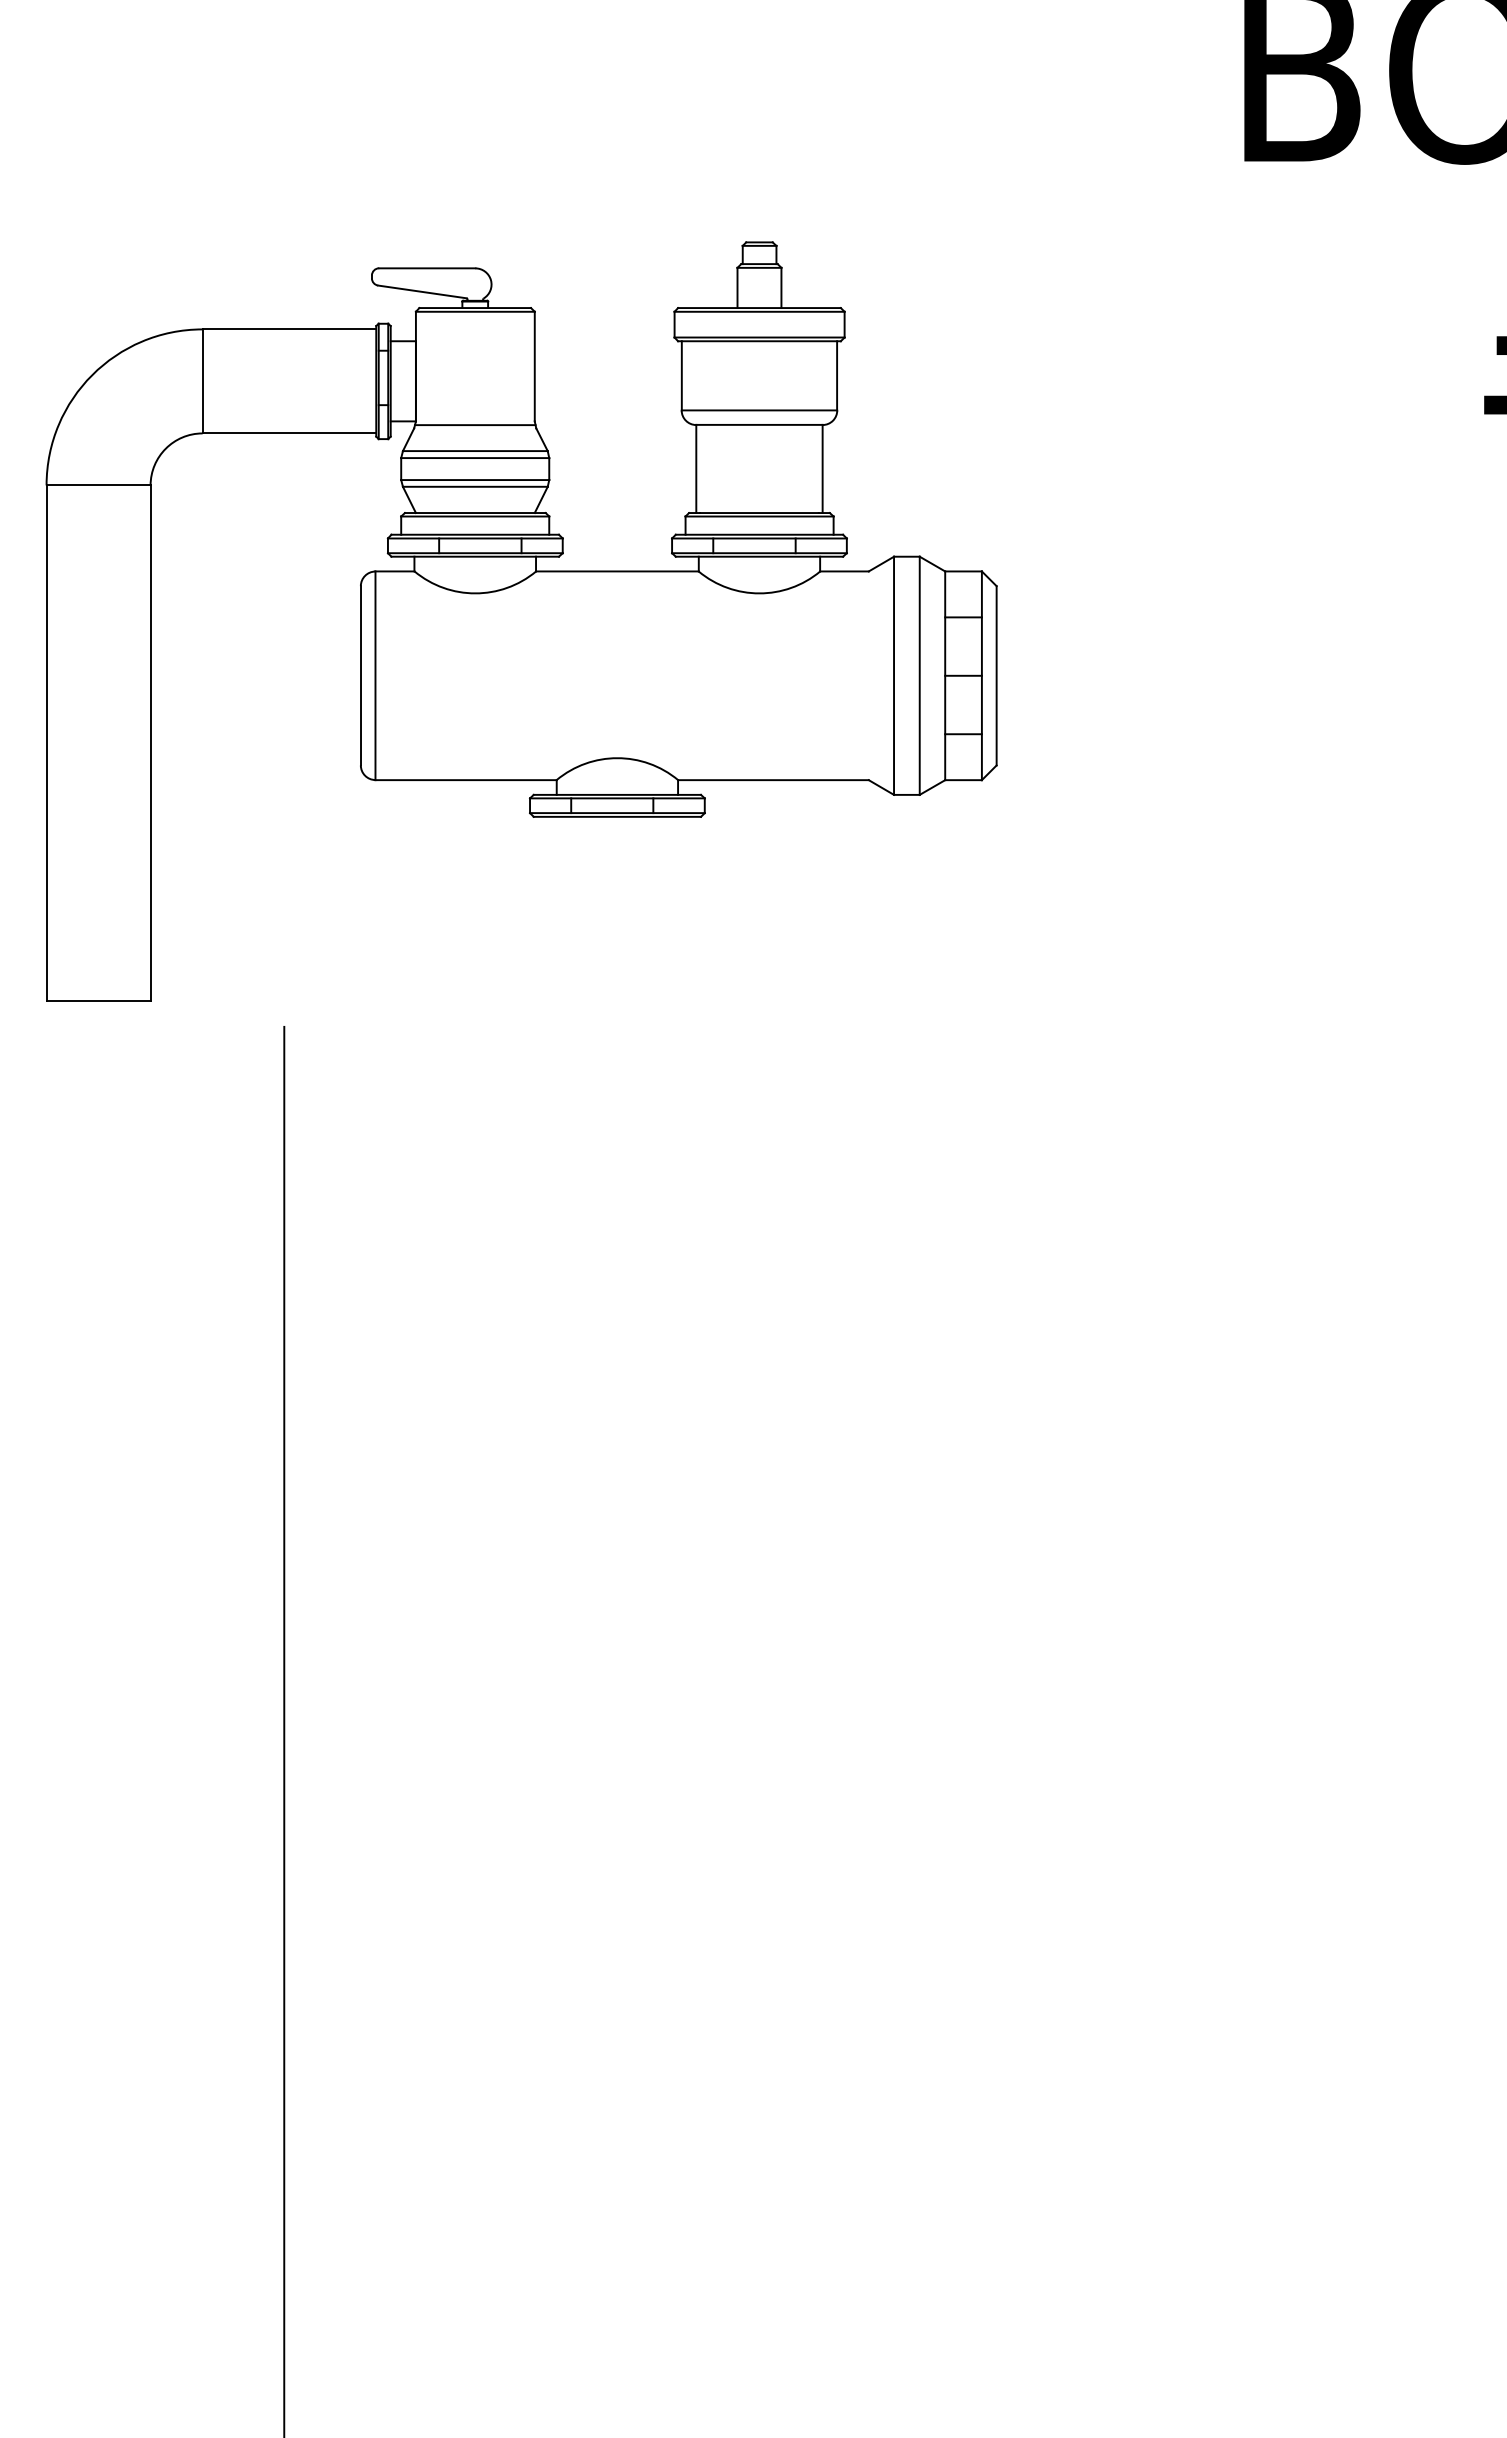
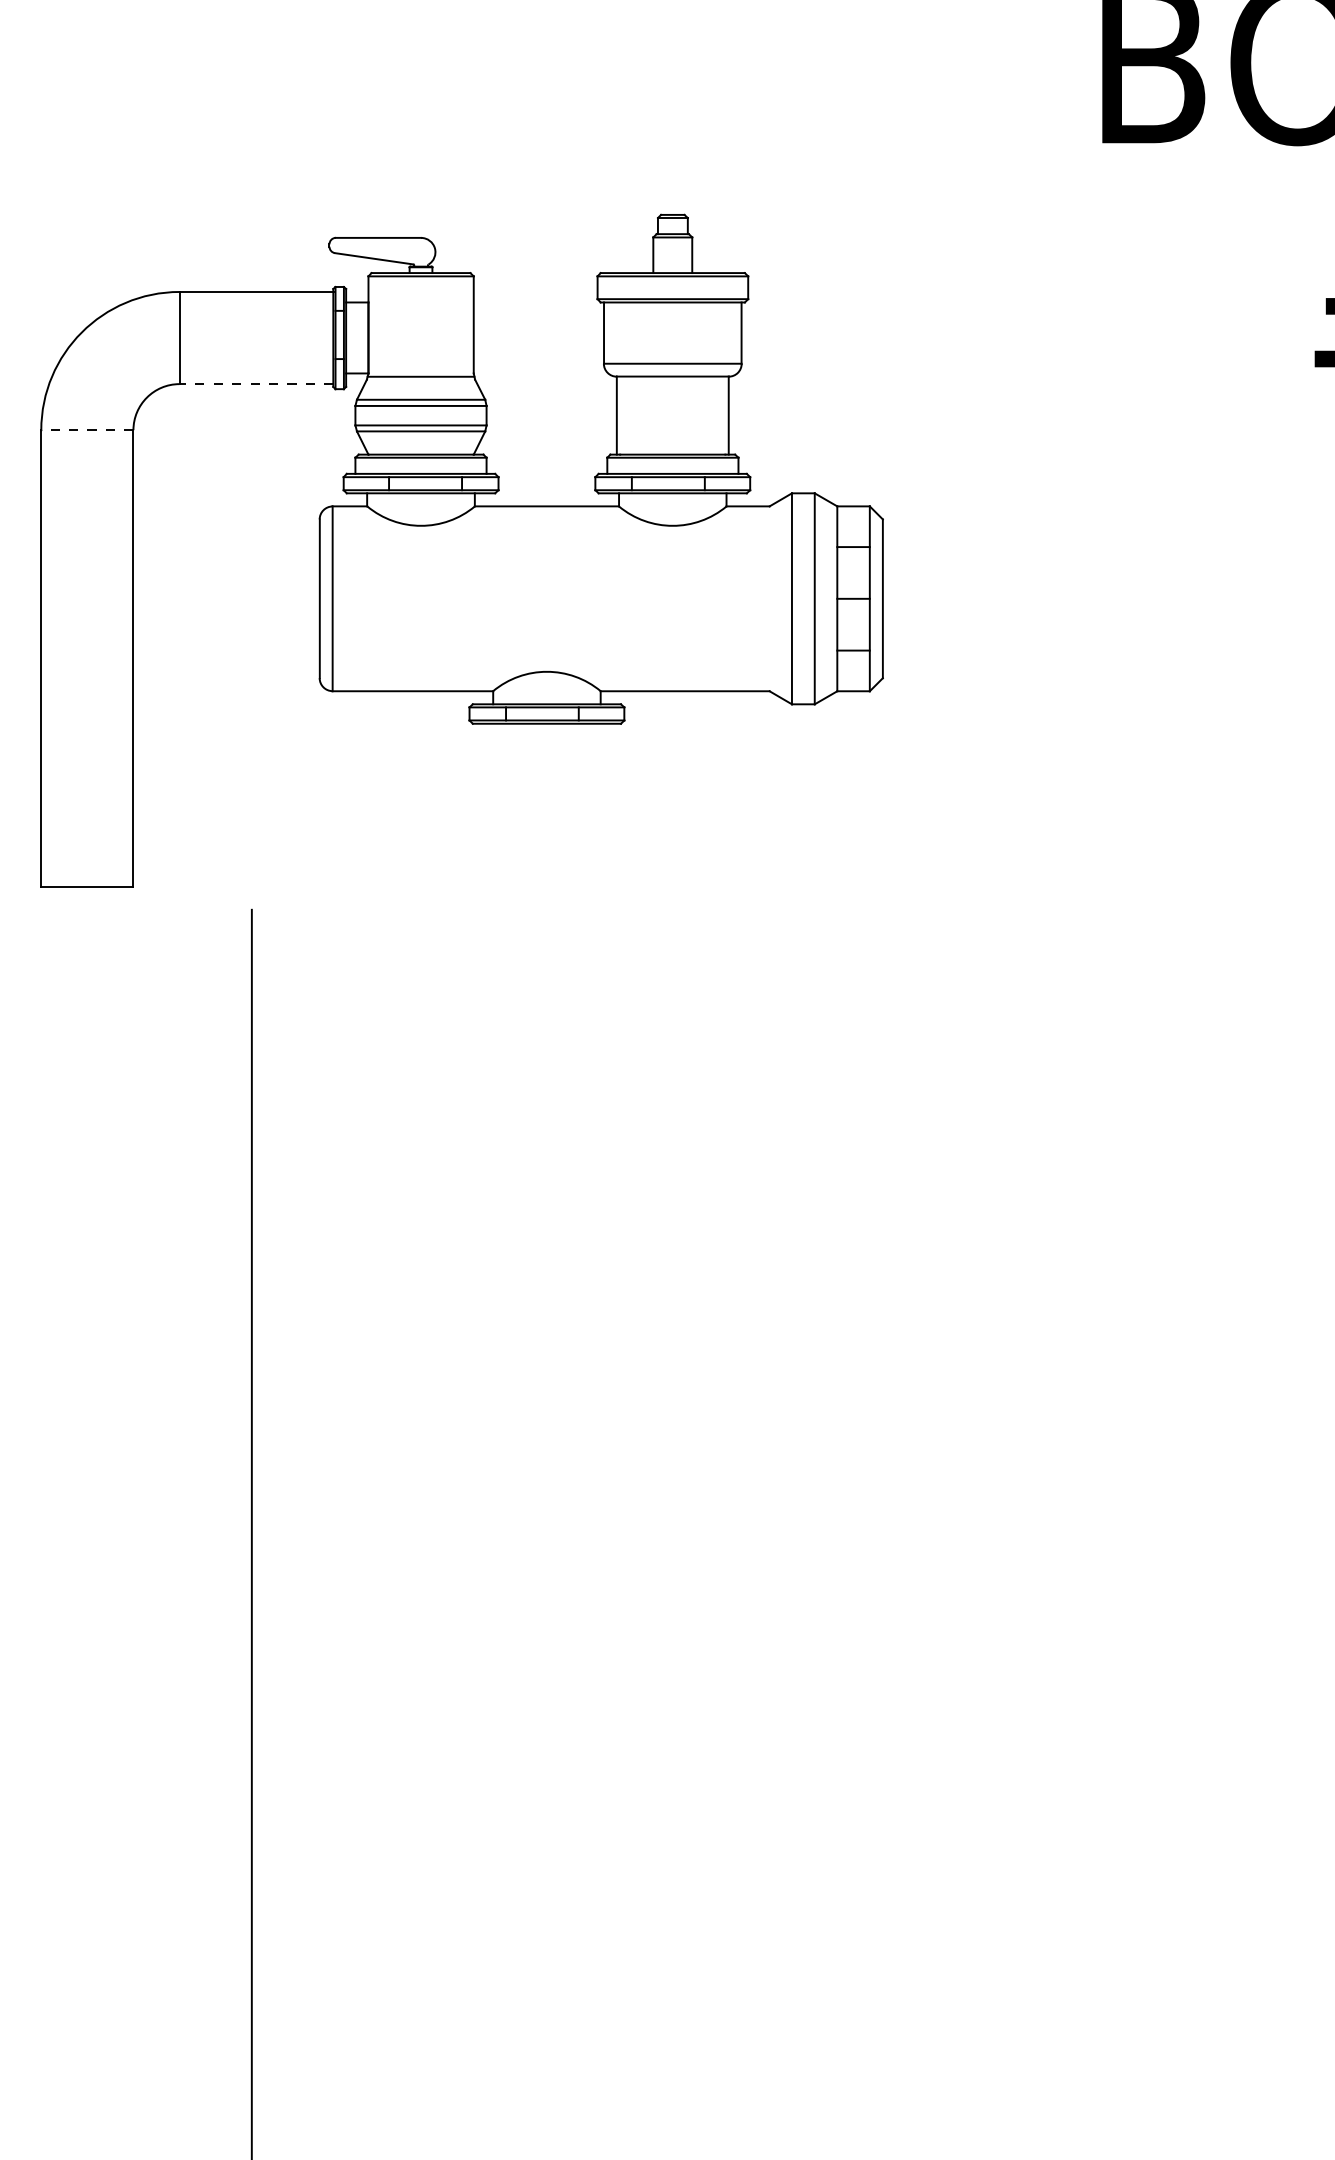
line: (289, 433) -> (256, 384), solid -> dashed
line: (97, 485) -> (86, 430), solid -> dashed

